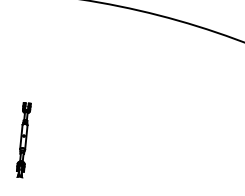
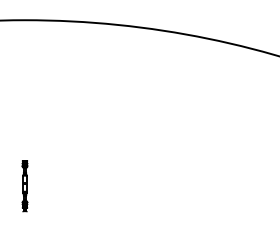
part: (23, 140) -> (24, 186), size x0.6

